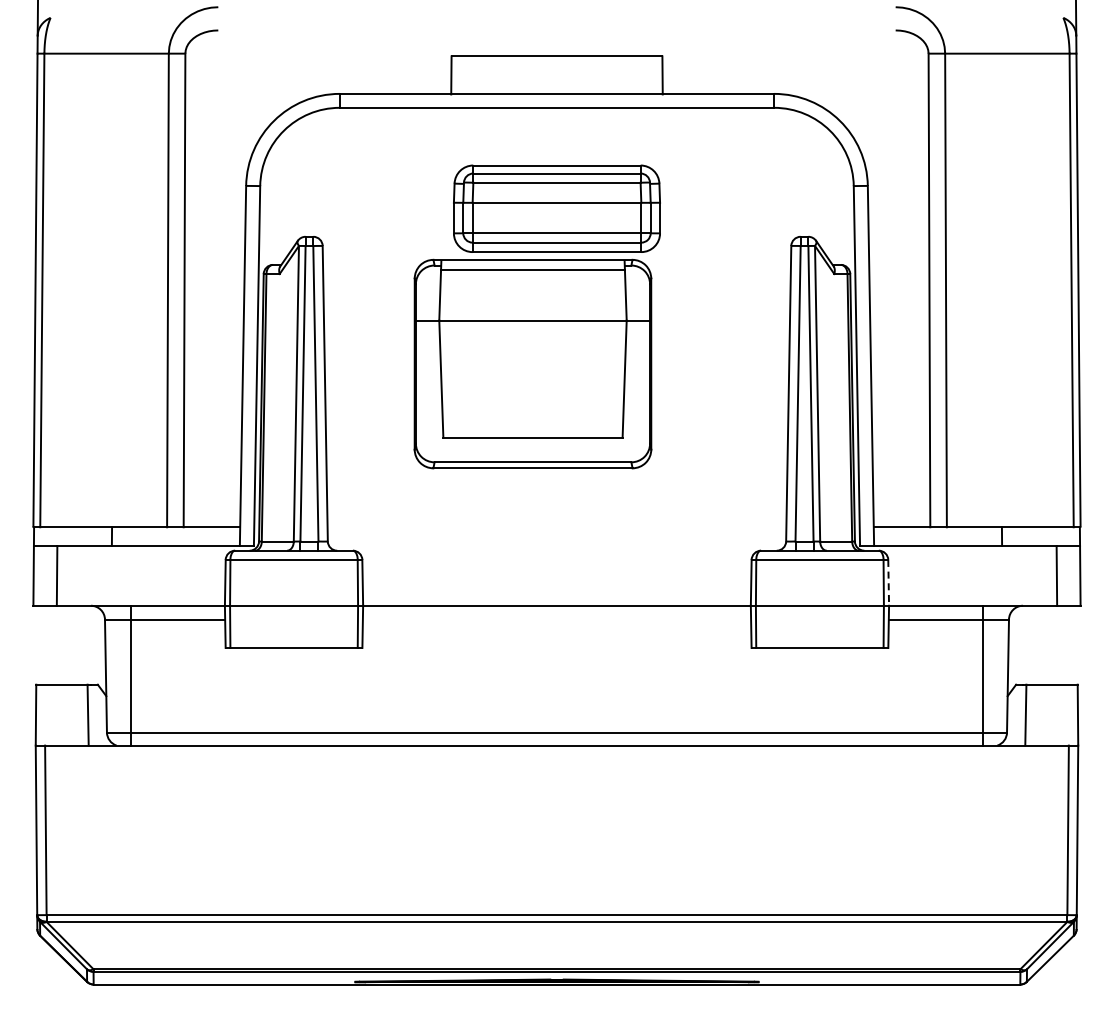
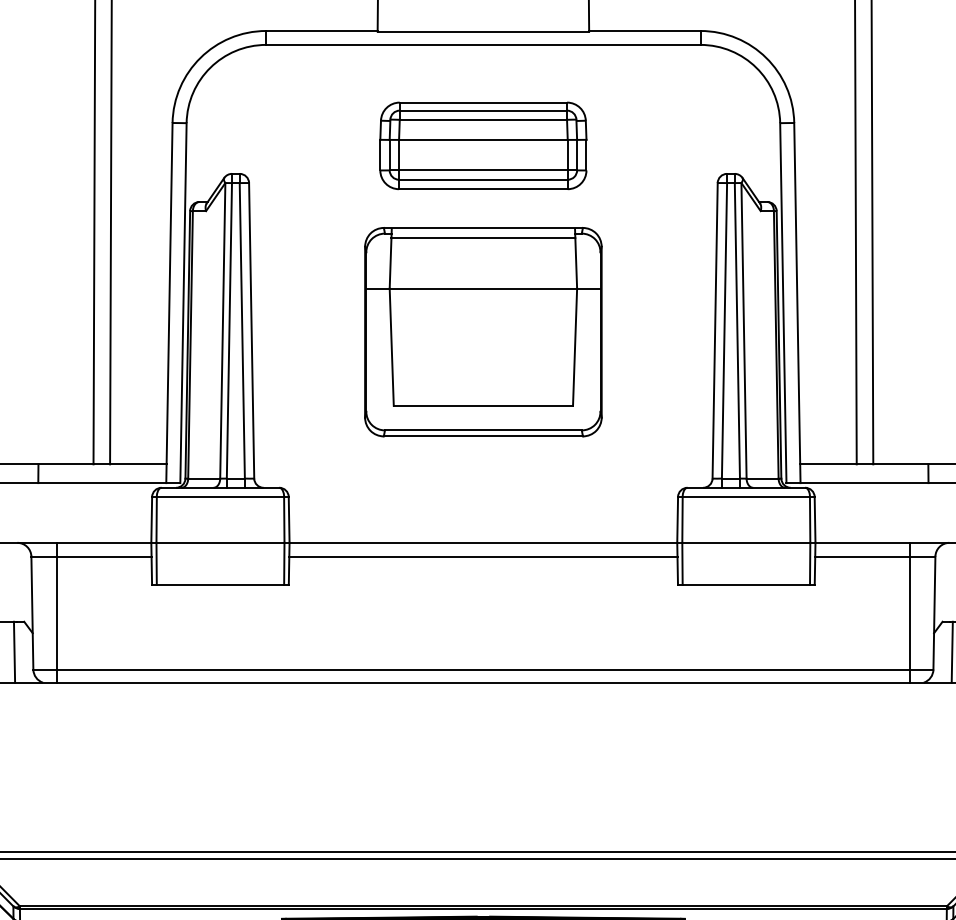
part: (532, 363) -> (482, 331), moved
line: (888, 582) -> (814, 519), dashed -> solid
line: (556, 619) -> (482, 556), added

